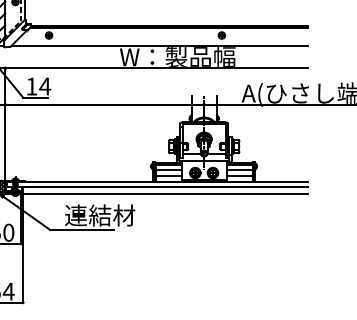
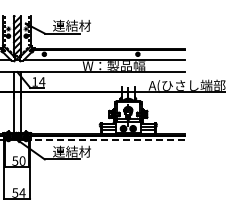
line: (165, 194) -> (107, 140), solid -> dashed

